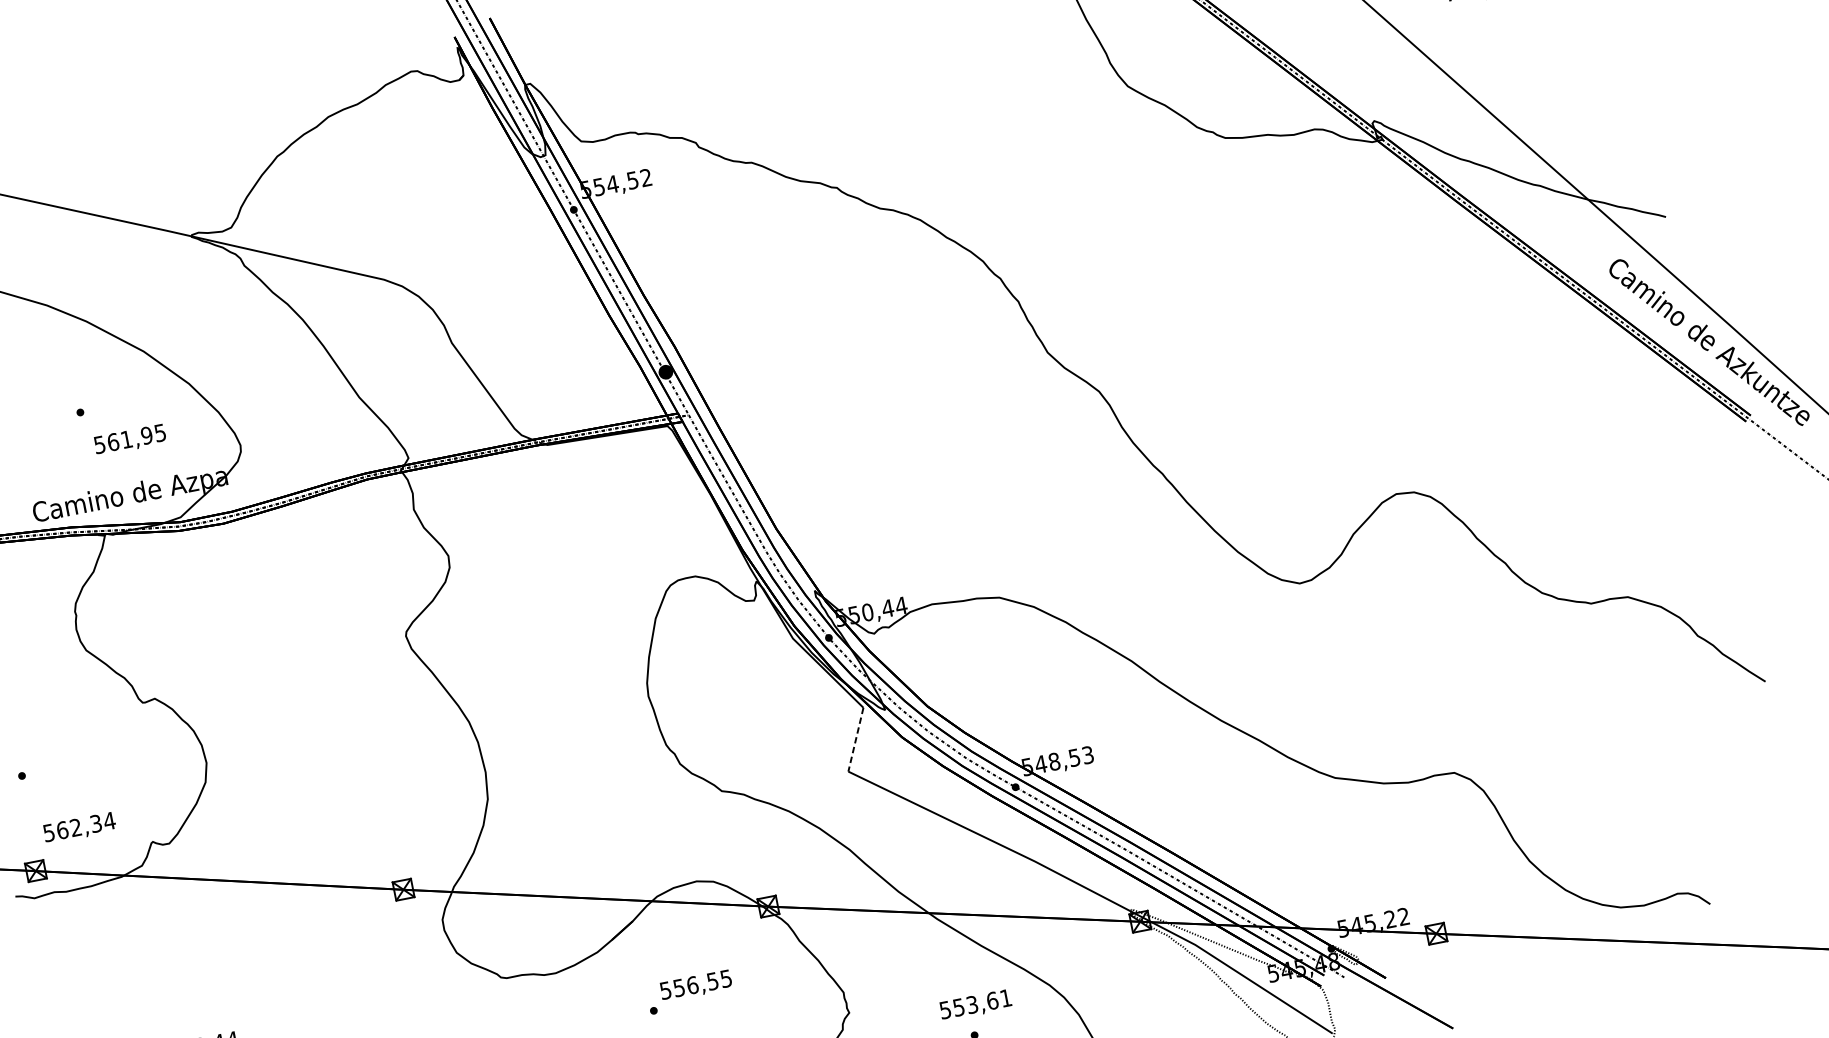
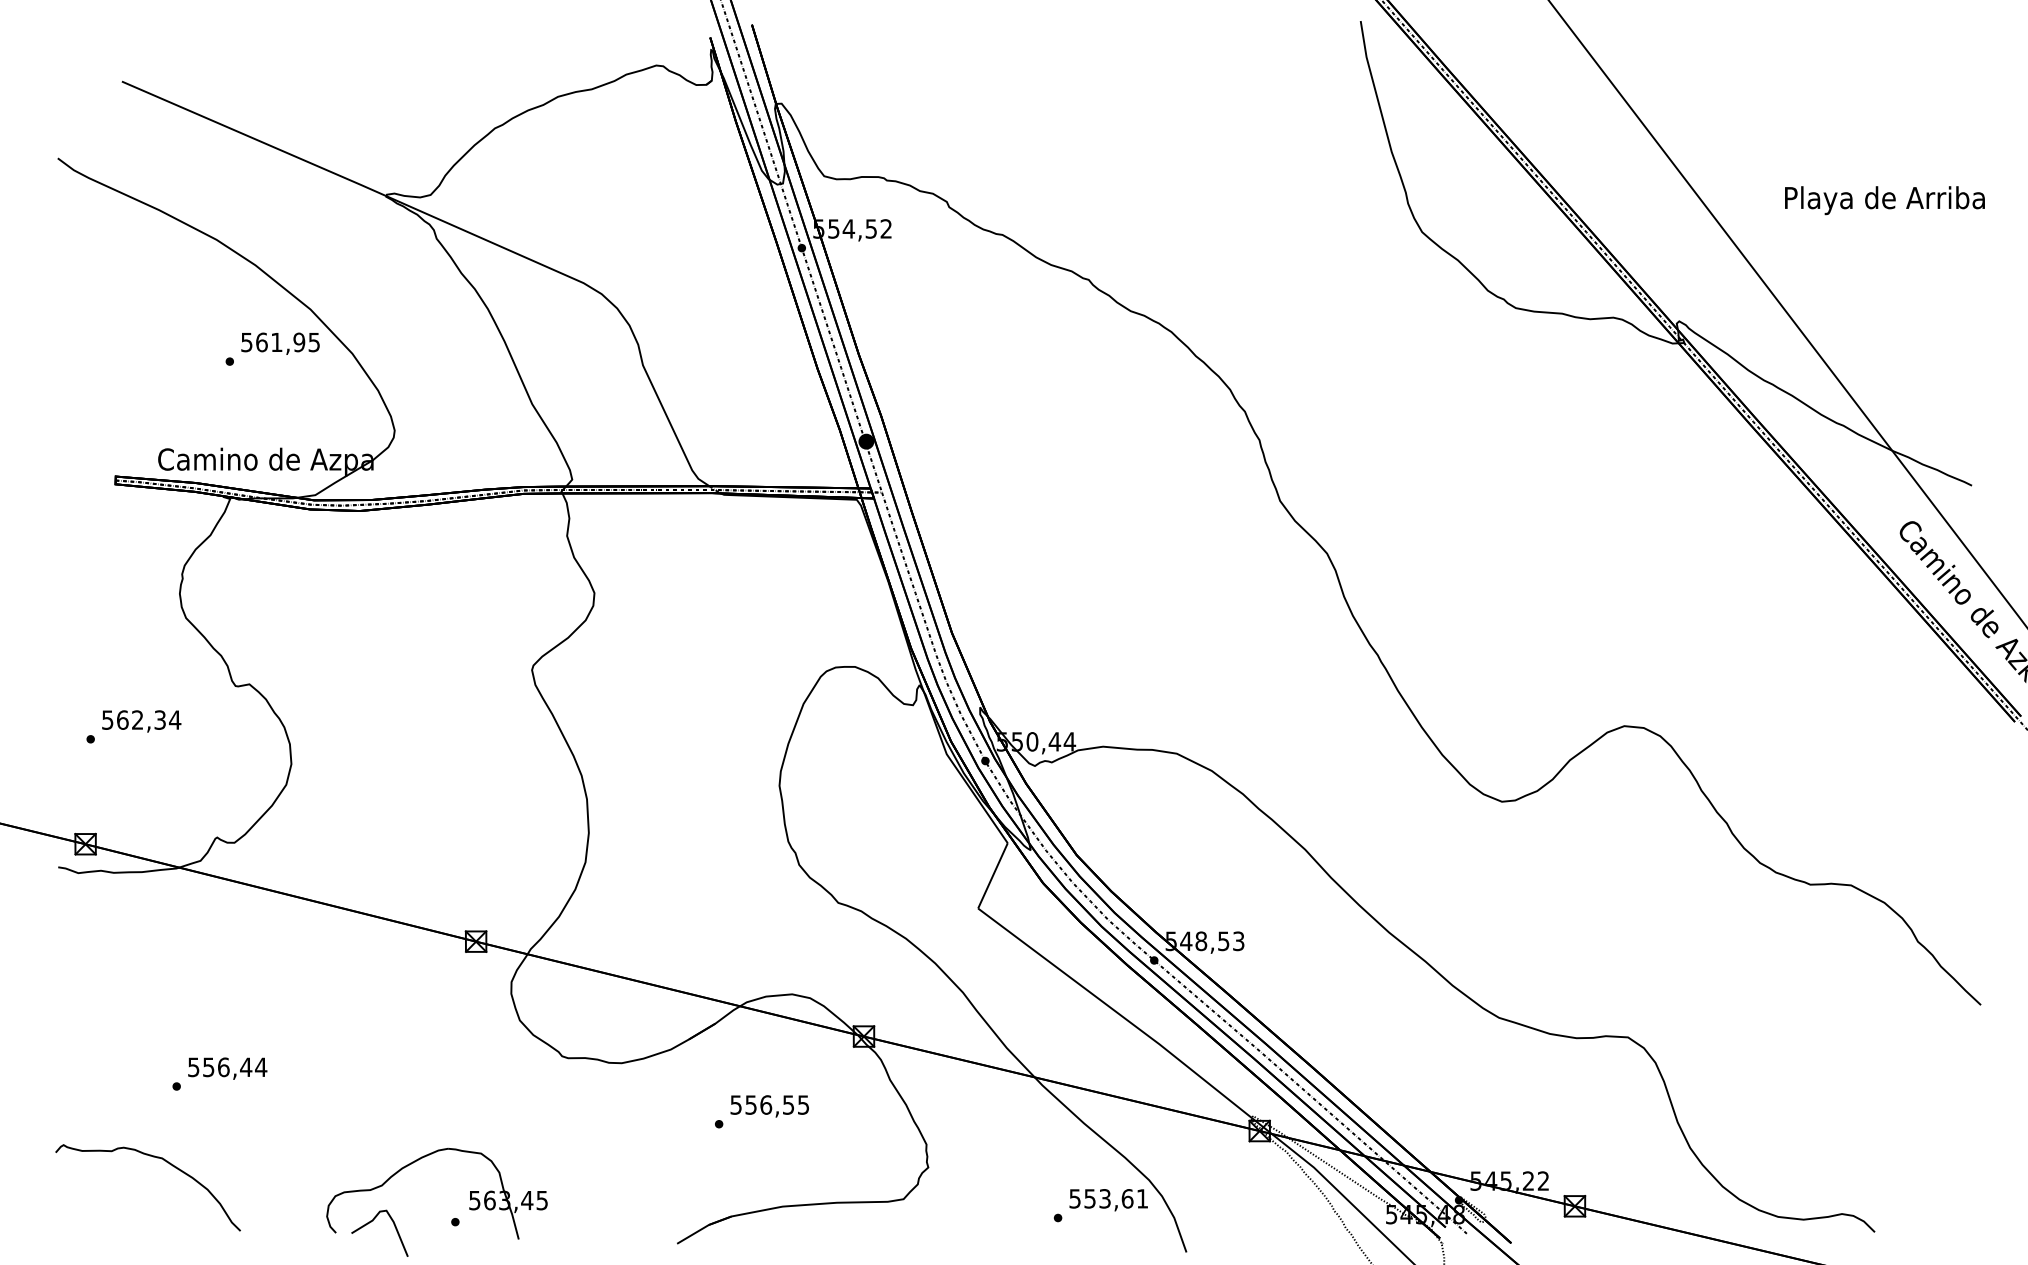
text: (130, 439) -> (280, 343), moved
line: (855, 739) -> (992, 875), dashed -> solid
text: (79, 828) -> (141, 721), moved
text: (975, 1005) -> (1108, 1200), moved

